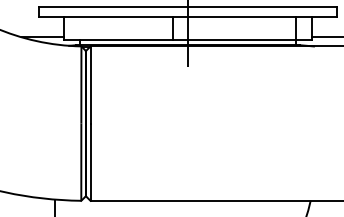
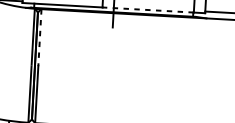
line: (234, 39) -> (148, 10), solid -> dashed
line: (90, 85) -> (39, 38), solid -> dashed

